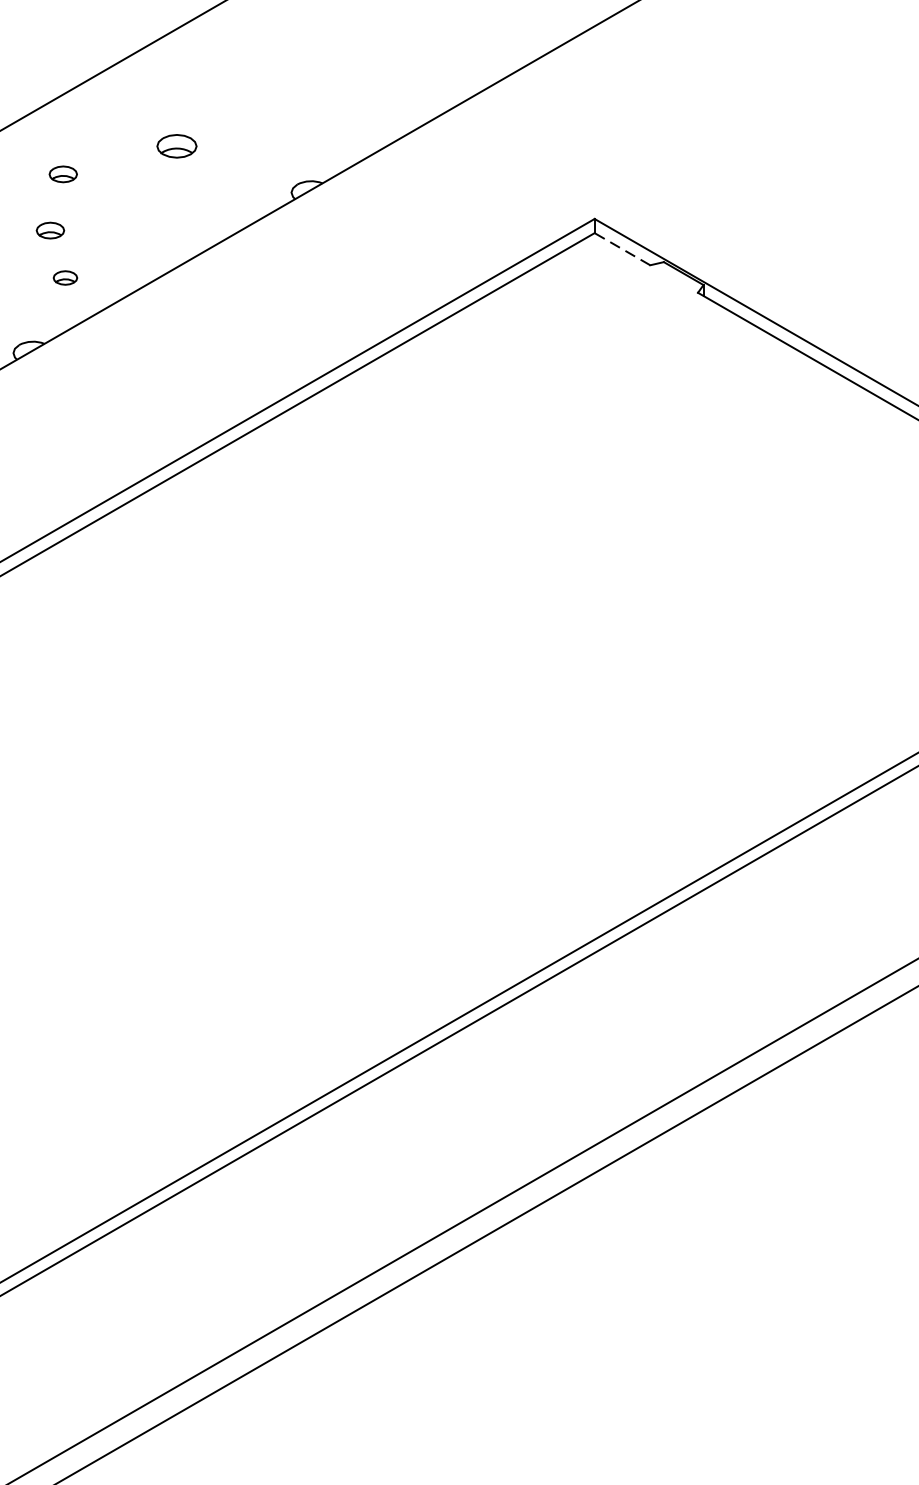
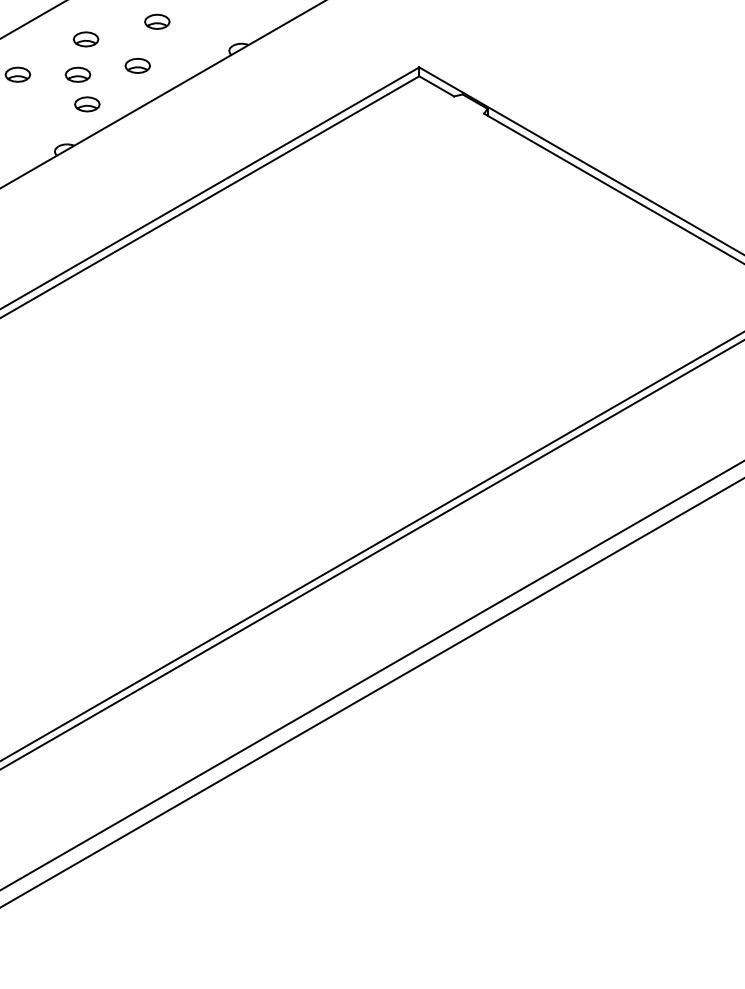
part: (62, 174) -> (85, 39), size x1.43
part: (145, 215) -> (137, 65), added
part: (49, 230) -> (77, 74), size x1.43
line: (622, 249) -> (436, 86), dashed -> solid
part: (65, 278) -> (87, 104), size x1.67

